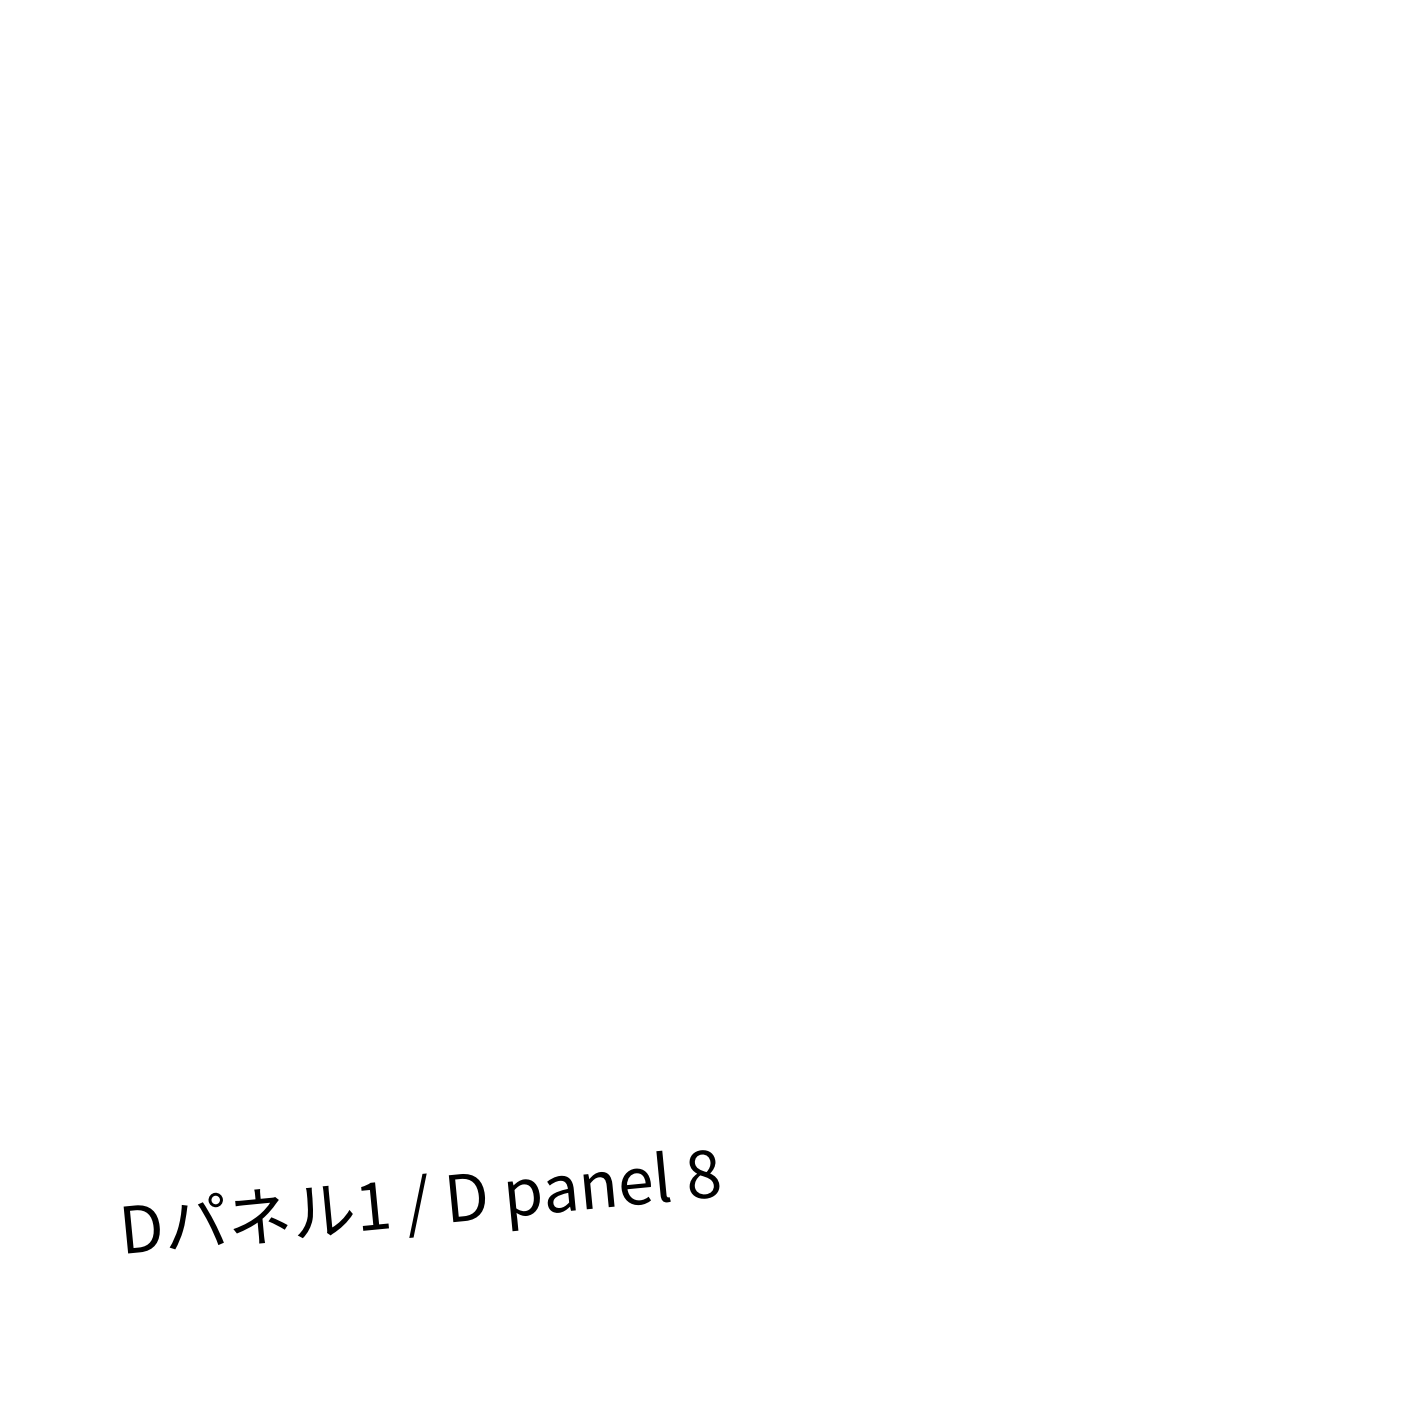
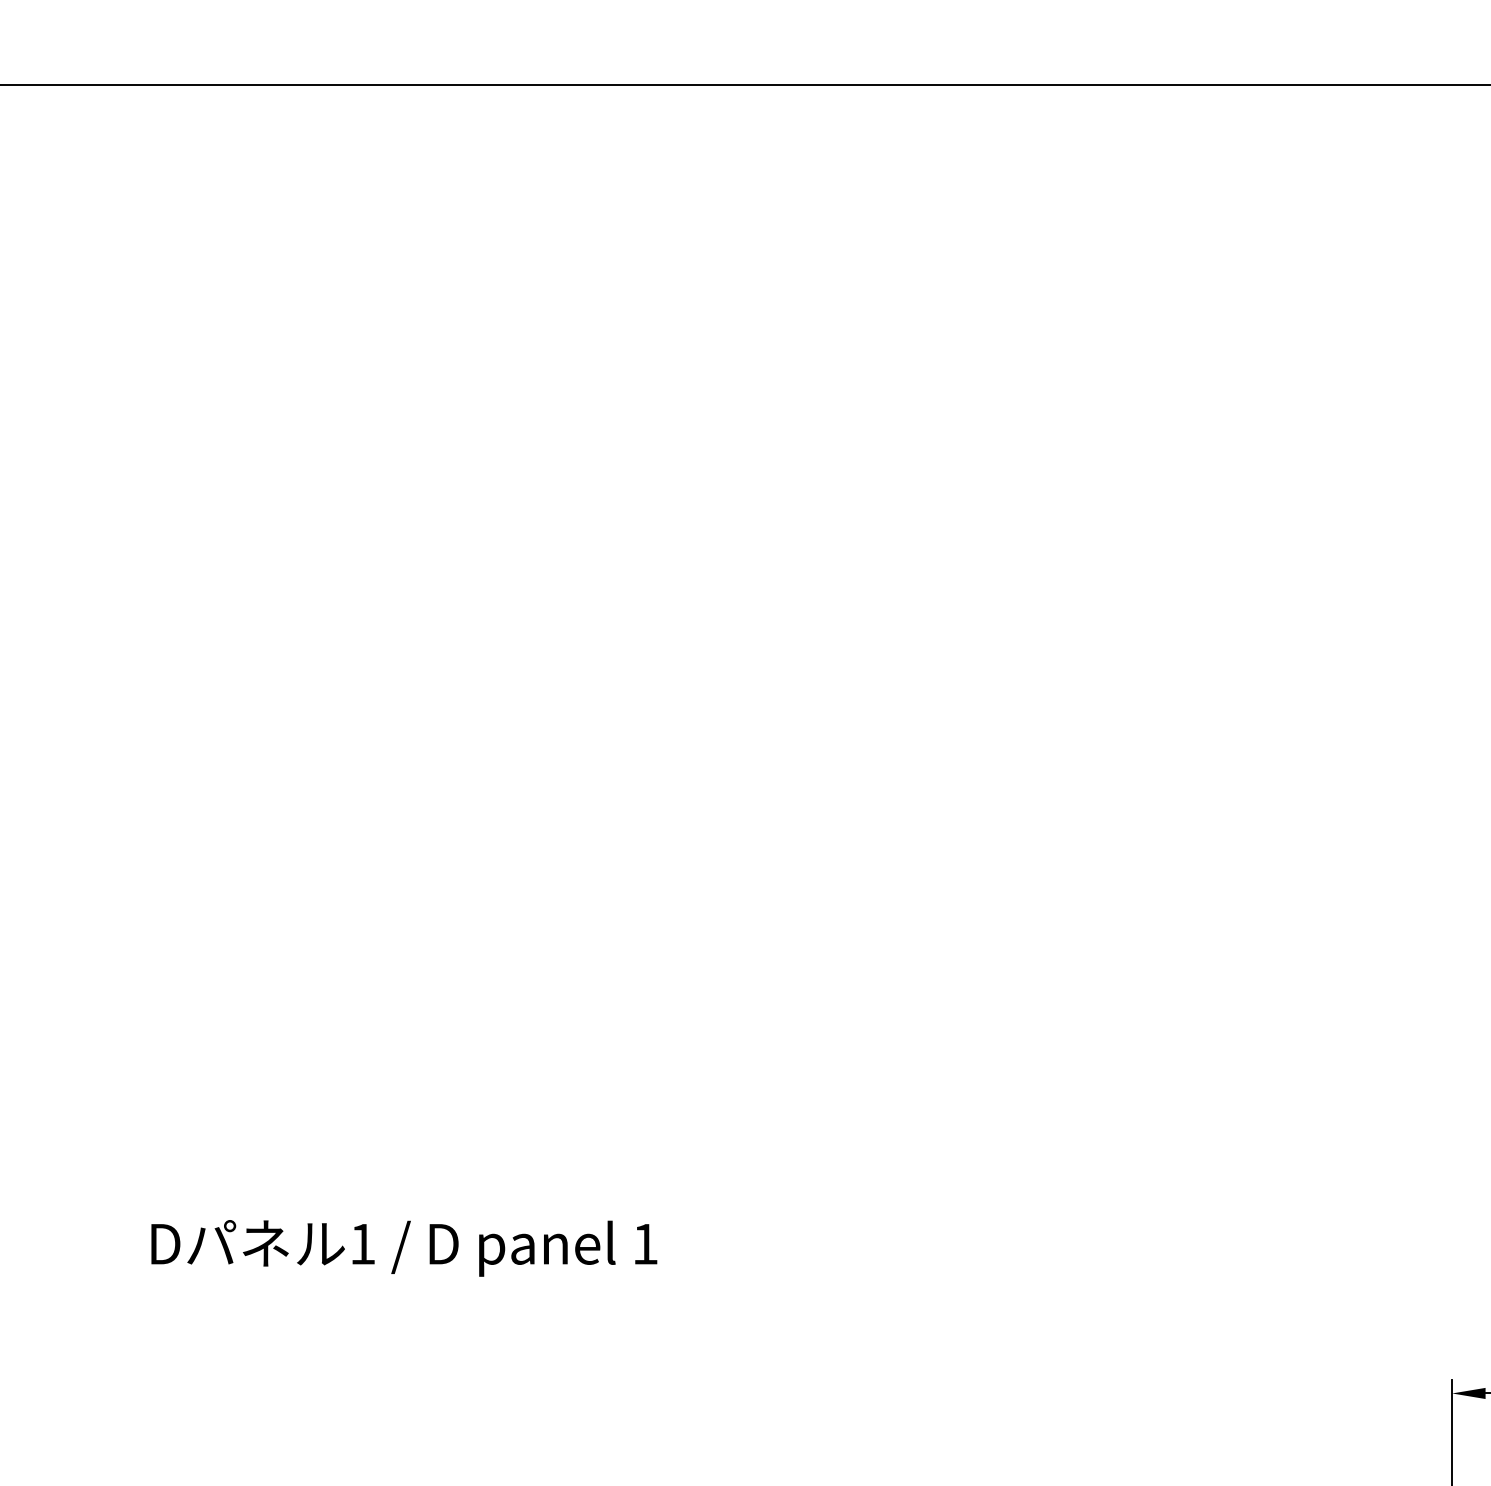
text: (703, 1173) -> (645, 1243), 8 -> 1

